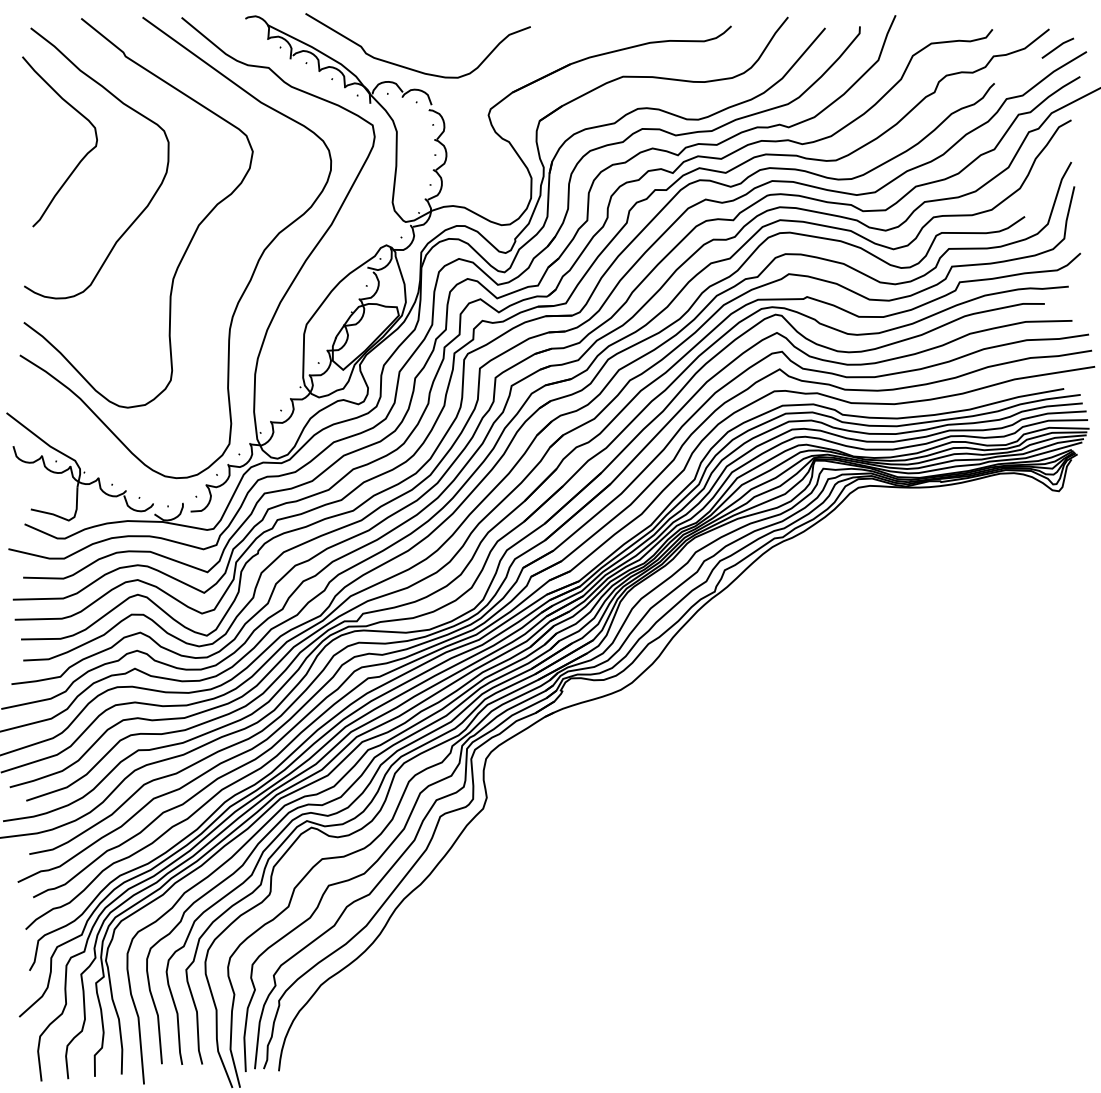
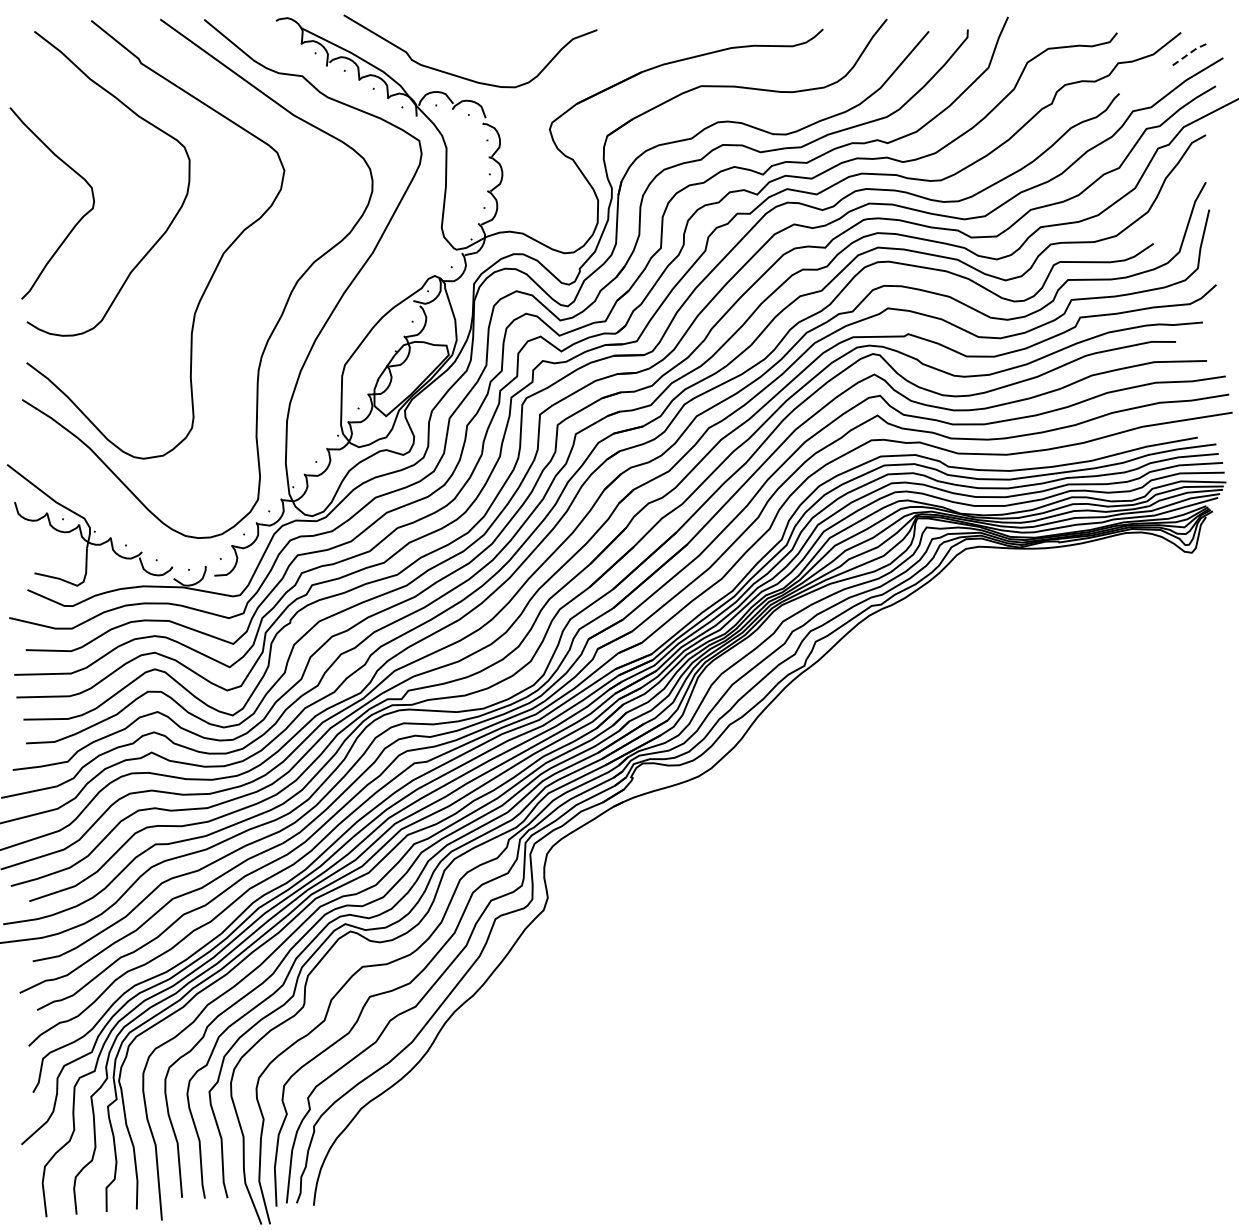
line: (1058, 46) -> (1191, 52), solid -> dashed
curve: (82, 157) -> (77, 221), moved

